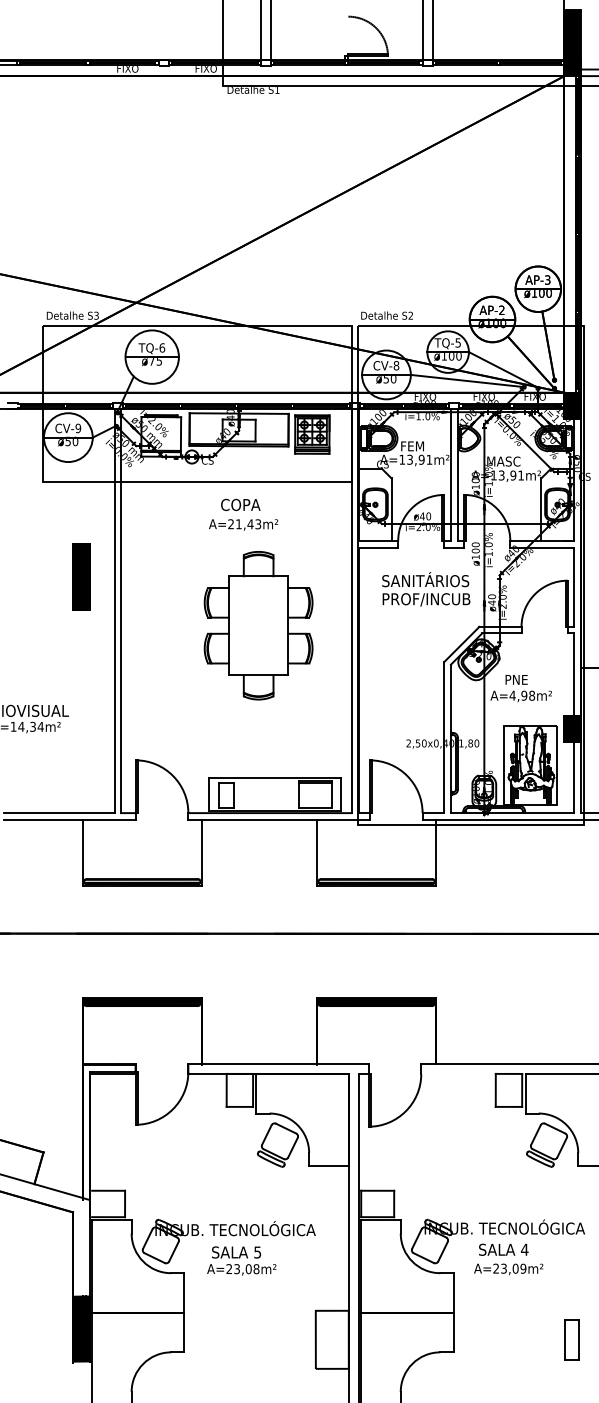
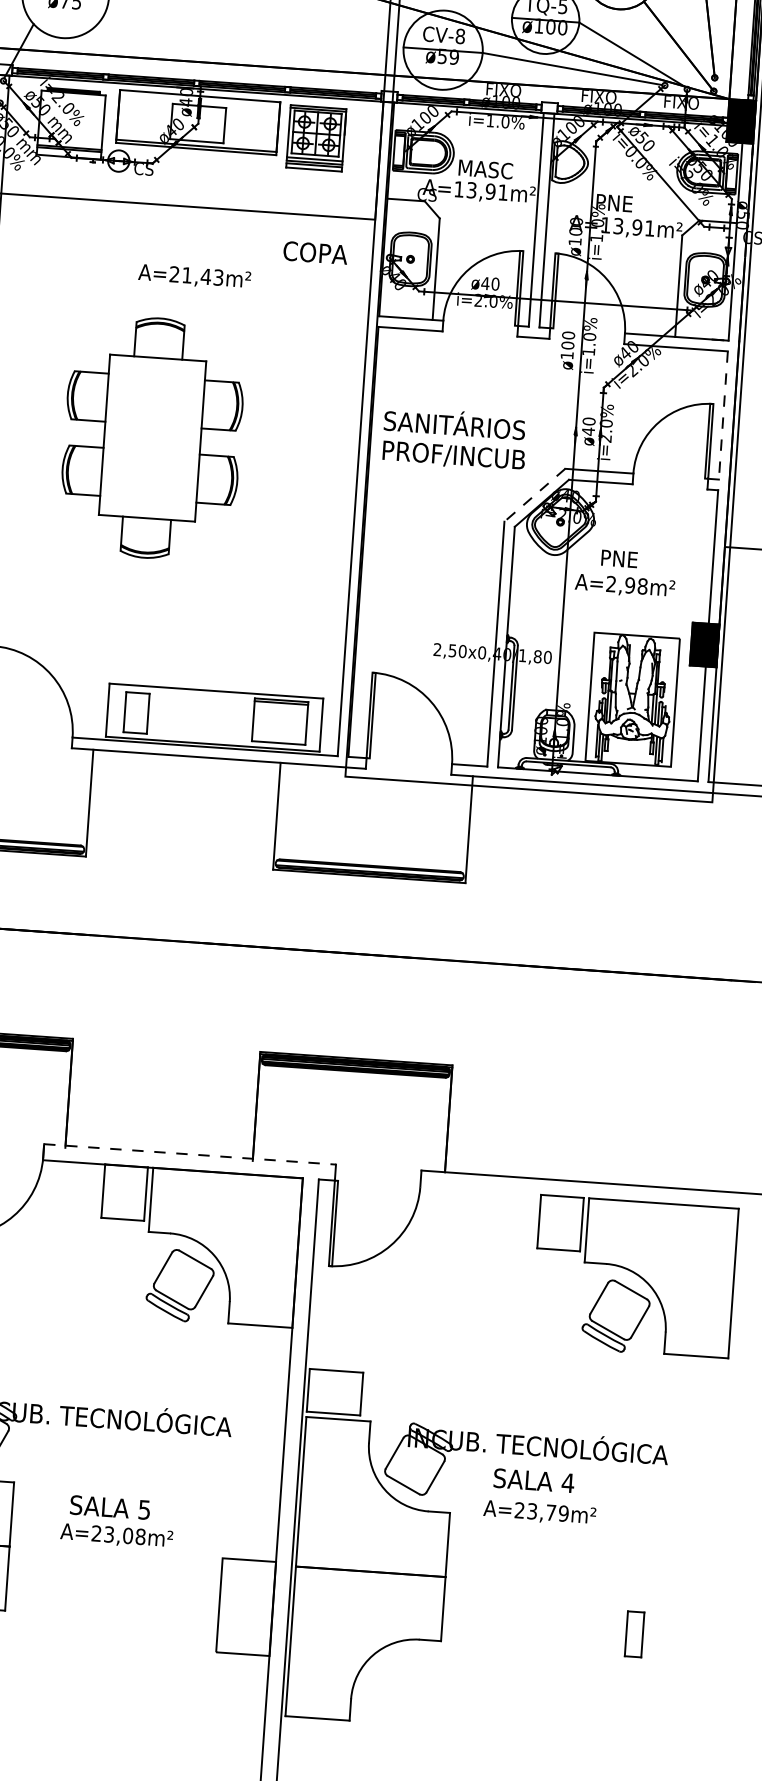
text: (393, 379) -> (454, 58), ø50 -> ø59
text: (418, 446) -> (486, 169), FEM -> MASC
text: (504, 461) -> (624, 203), MASC -> PNE
text: (240, 504) -> (315, 252), moved
line: (574, 587) -> (723, 415), solid -> dashed
text: (426, 589) -> (455, 439), moved
part: (258, 625) -> (152, 437), moved
line: (461, 644) -> (534, 495), solid -> dashed
text: (512, 695) -> (611, 583), A=4,98m² -> A=2,98m²
line: (278, 1064) -> (190, 1155), solid -> dashed
text: (241, 1260) -> (117, 1521), moved
text: (515, 1268) -> (550, 1512), A=23,09m² -> A=23,79m²
part: (571, 1339) -> (633, 1633), size x0.7

